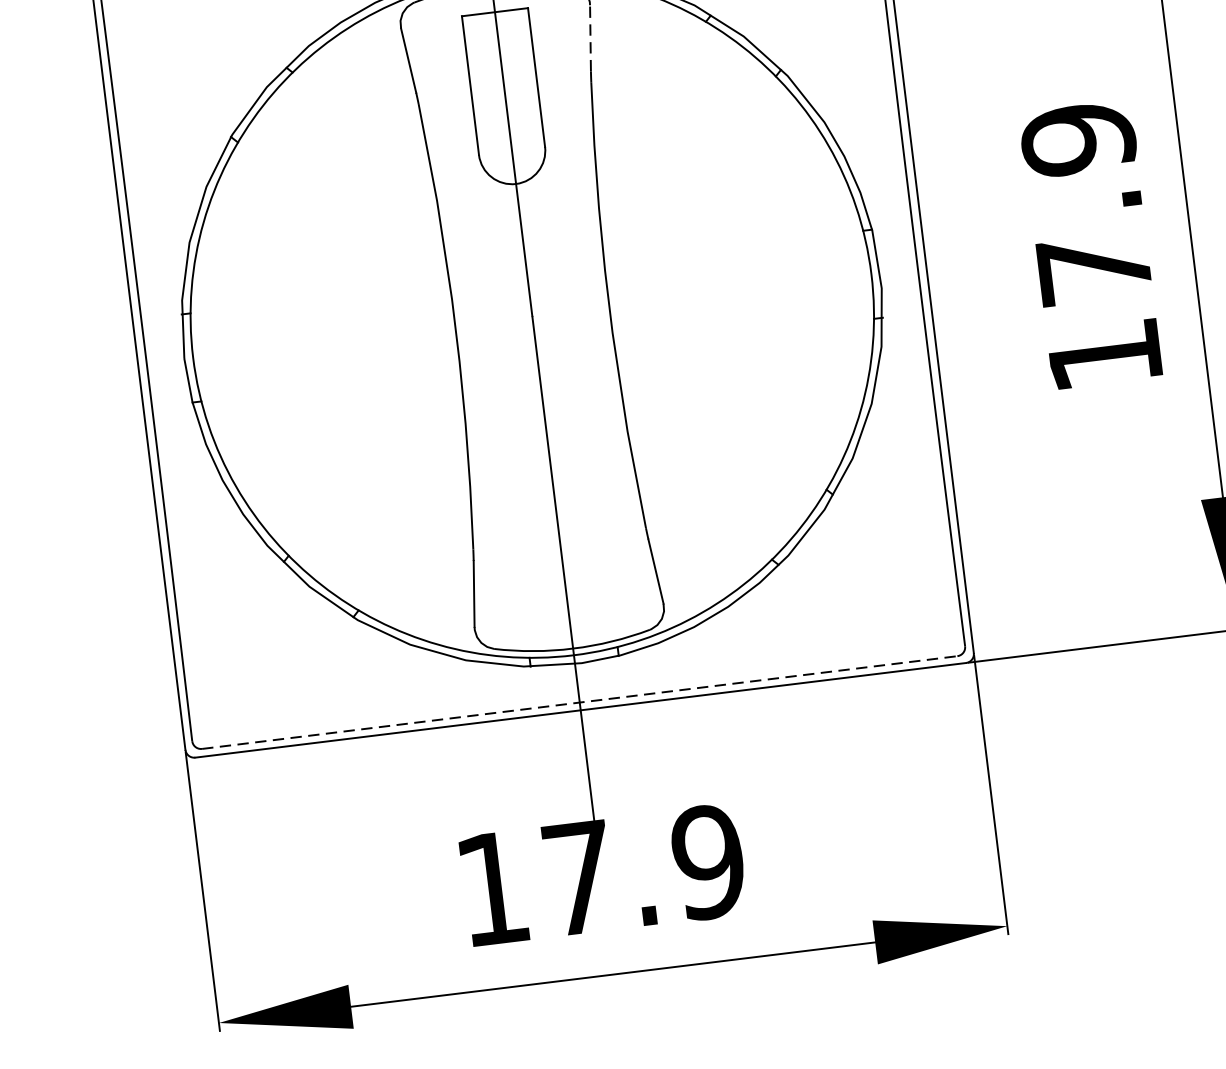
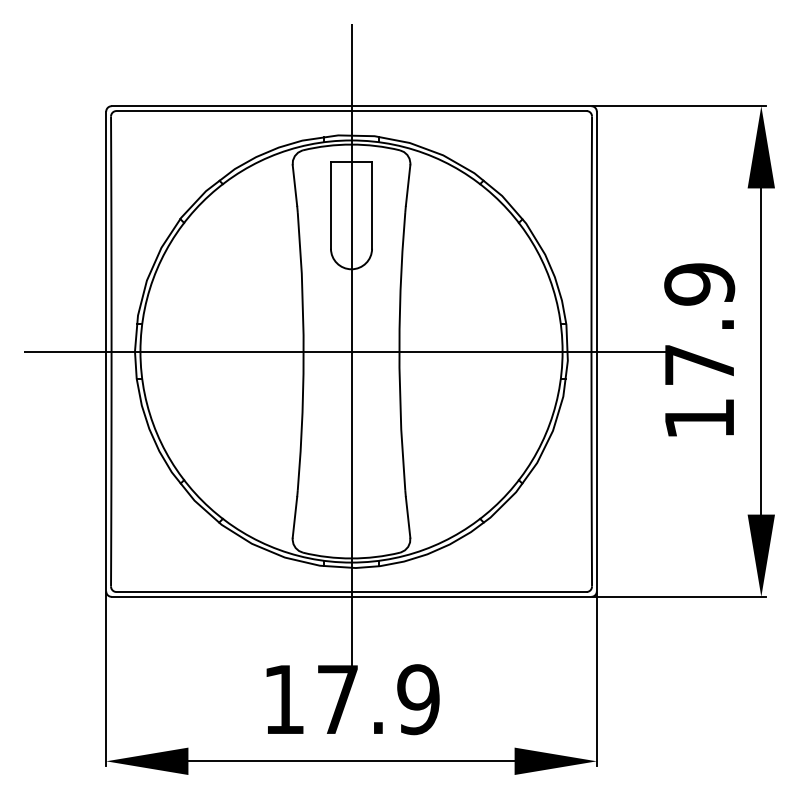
line: (591, 38) -> (408, 185), dashed -> solid
line: (532, 316) -> (351, 351), added
line: (581, 703) -> (352, 592), dashed -> solid

